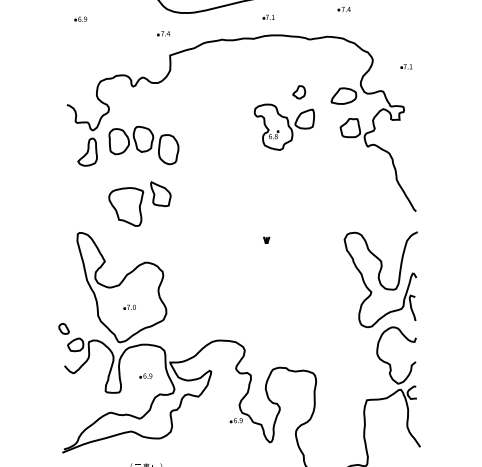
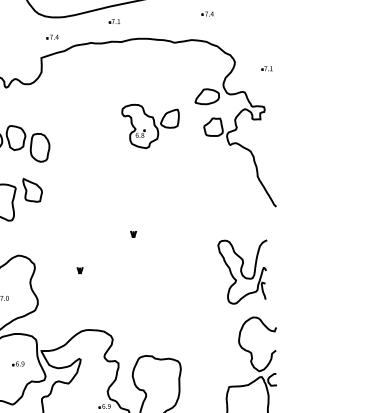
part: (268, 16) -> (114, 20), moved
part: (163, 33) -> (52, 36), moved
part: (299, 92) -> (164, 93), removed
part: (210, 277) -> (79, 269), added
part: (380, 279) -> (242, 271), size x0.7

